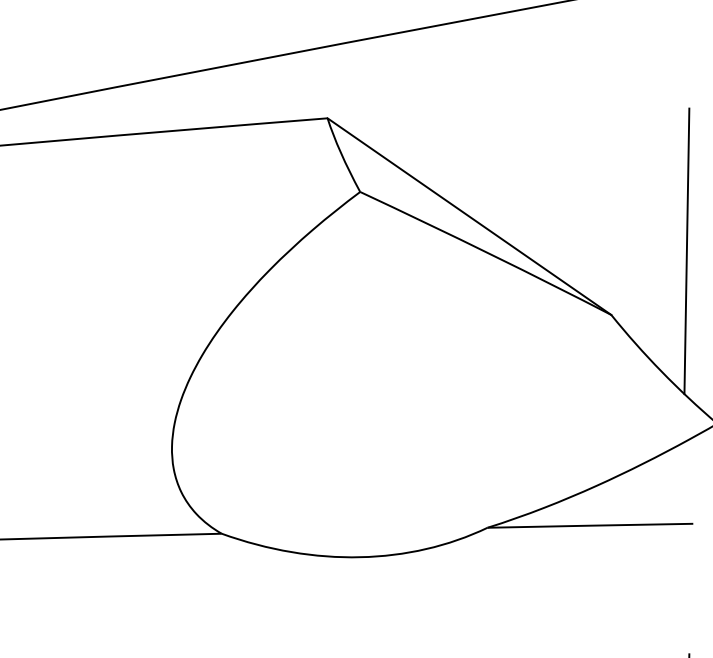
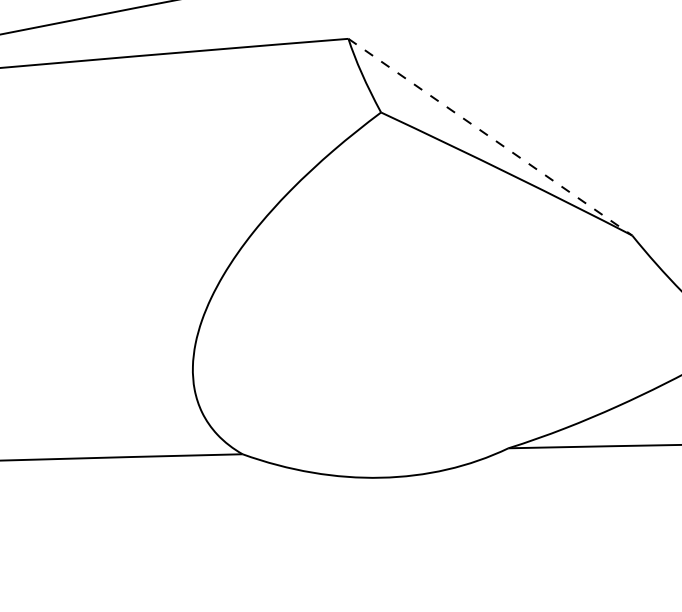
line: (469, 216) -> (490, 137), solid -> dashed

